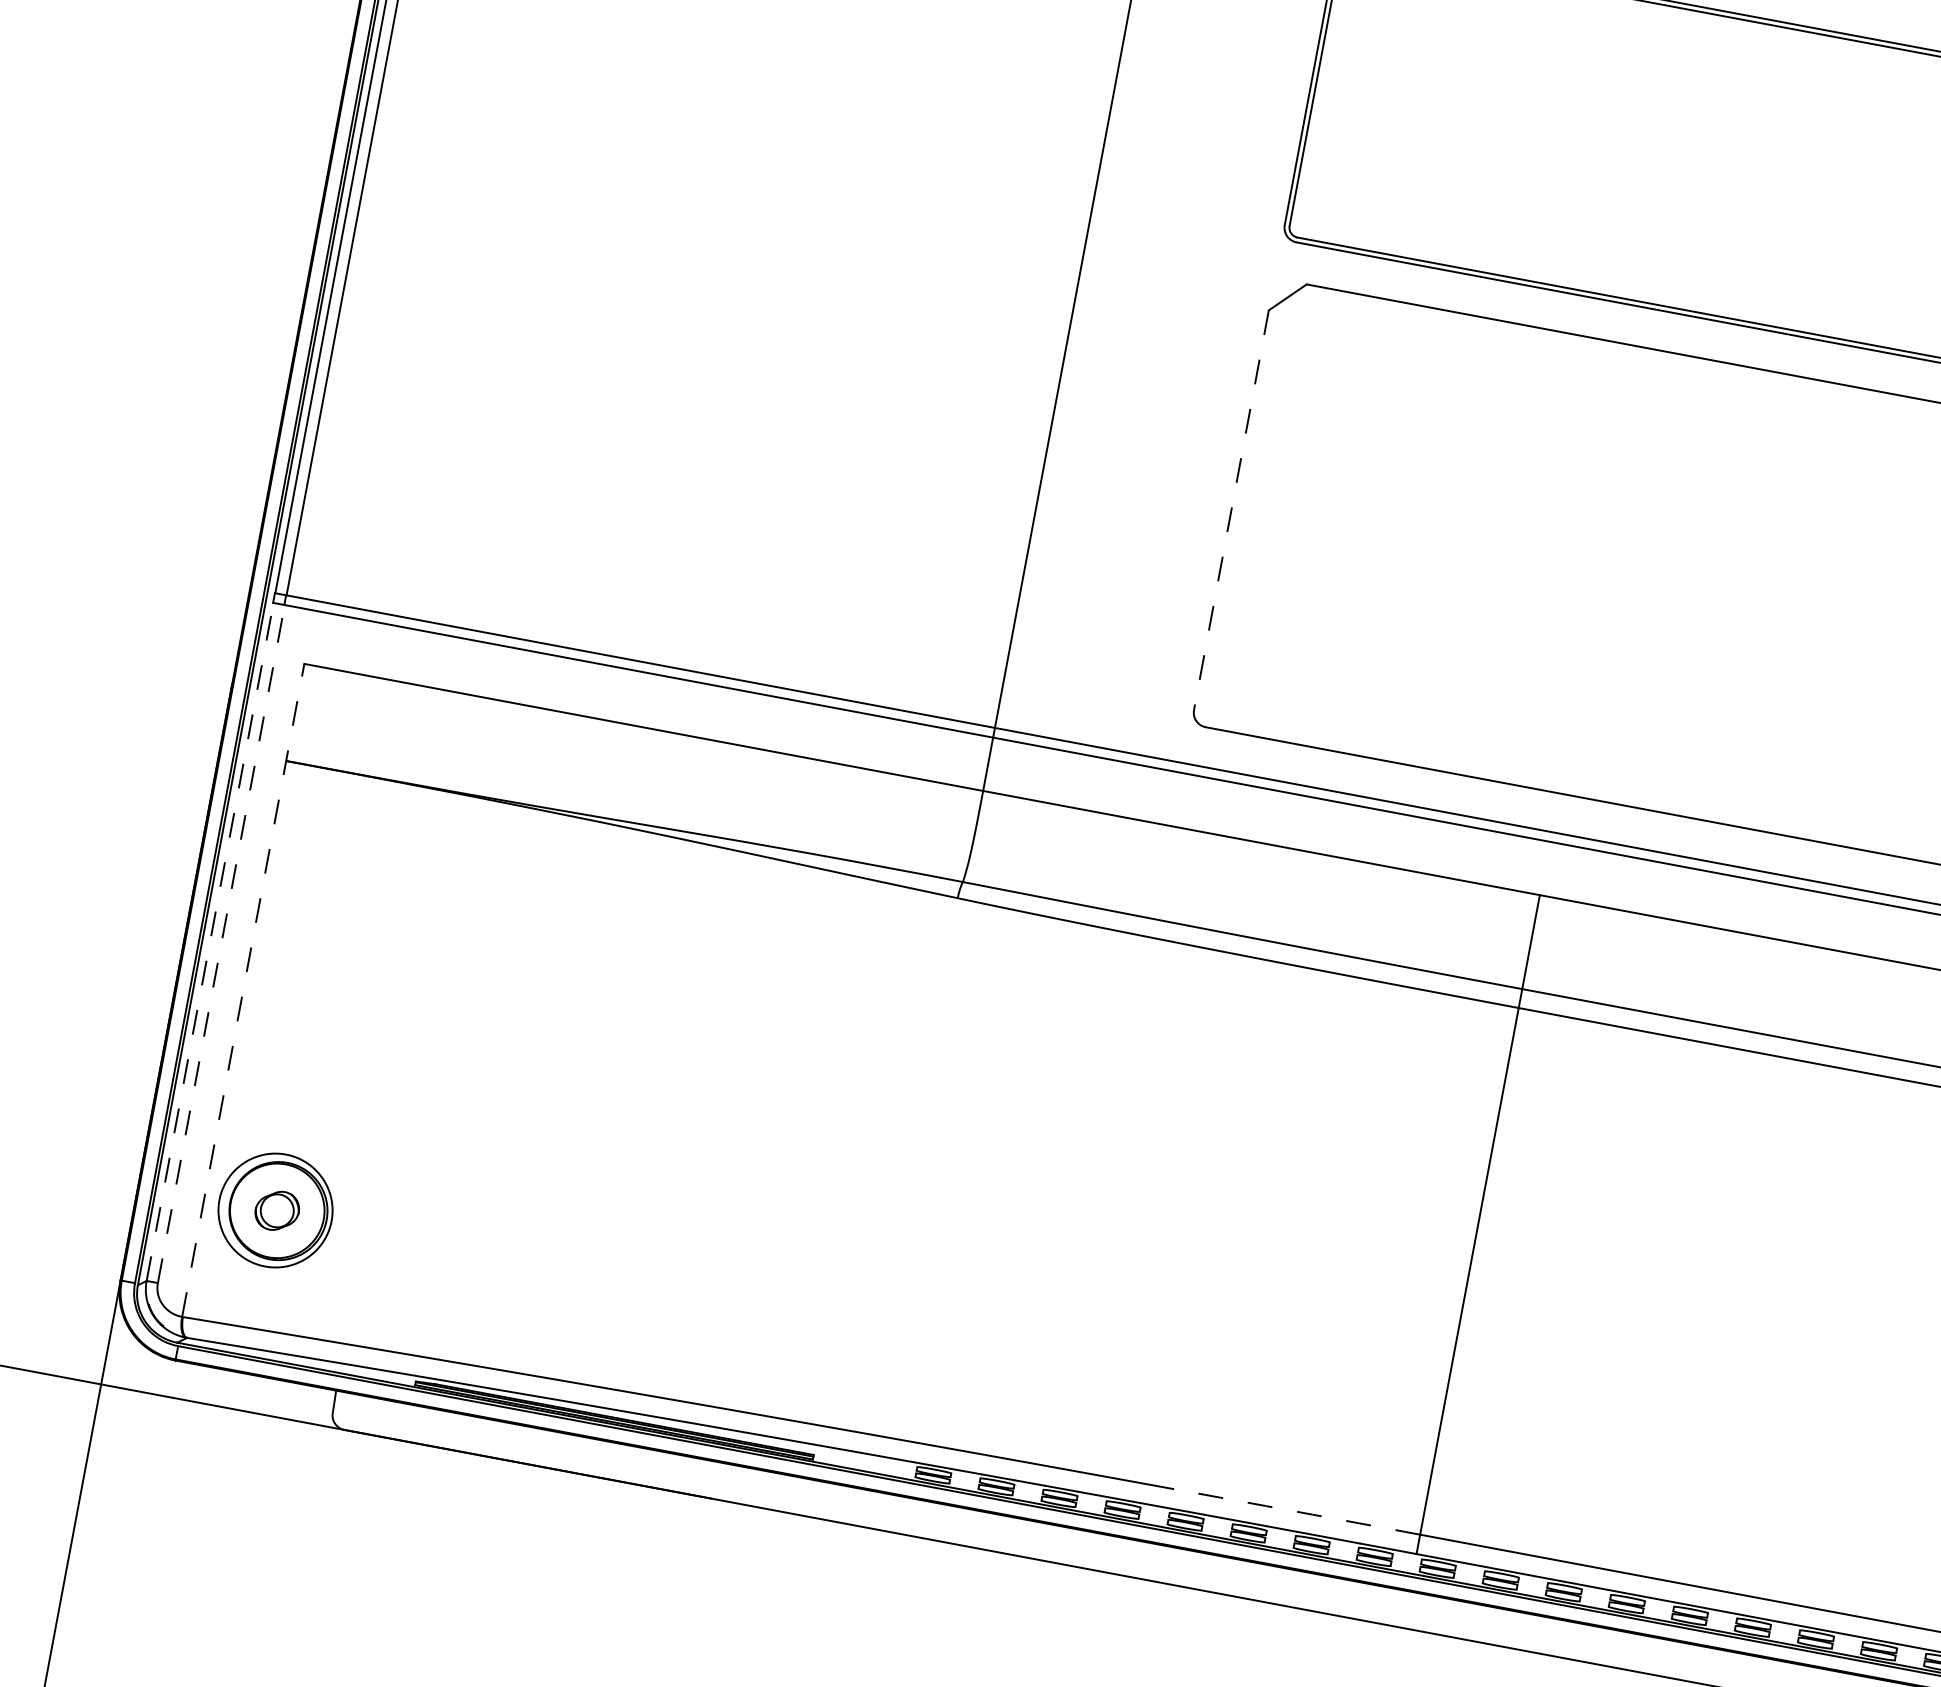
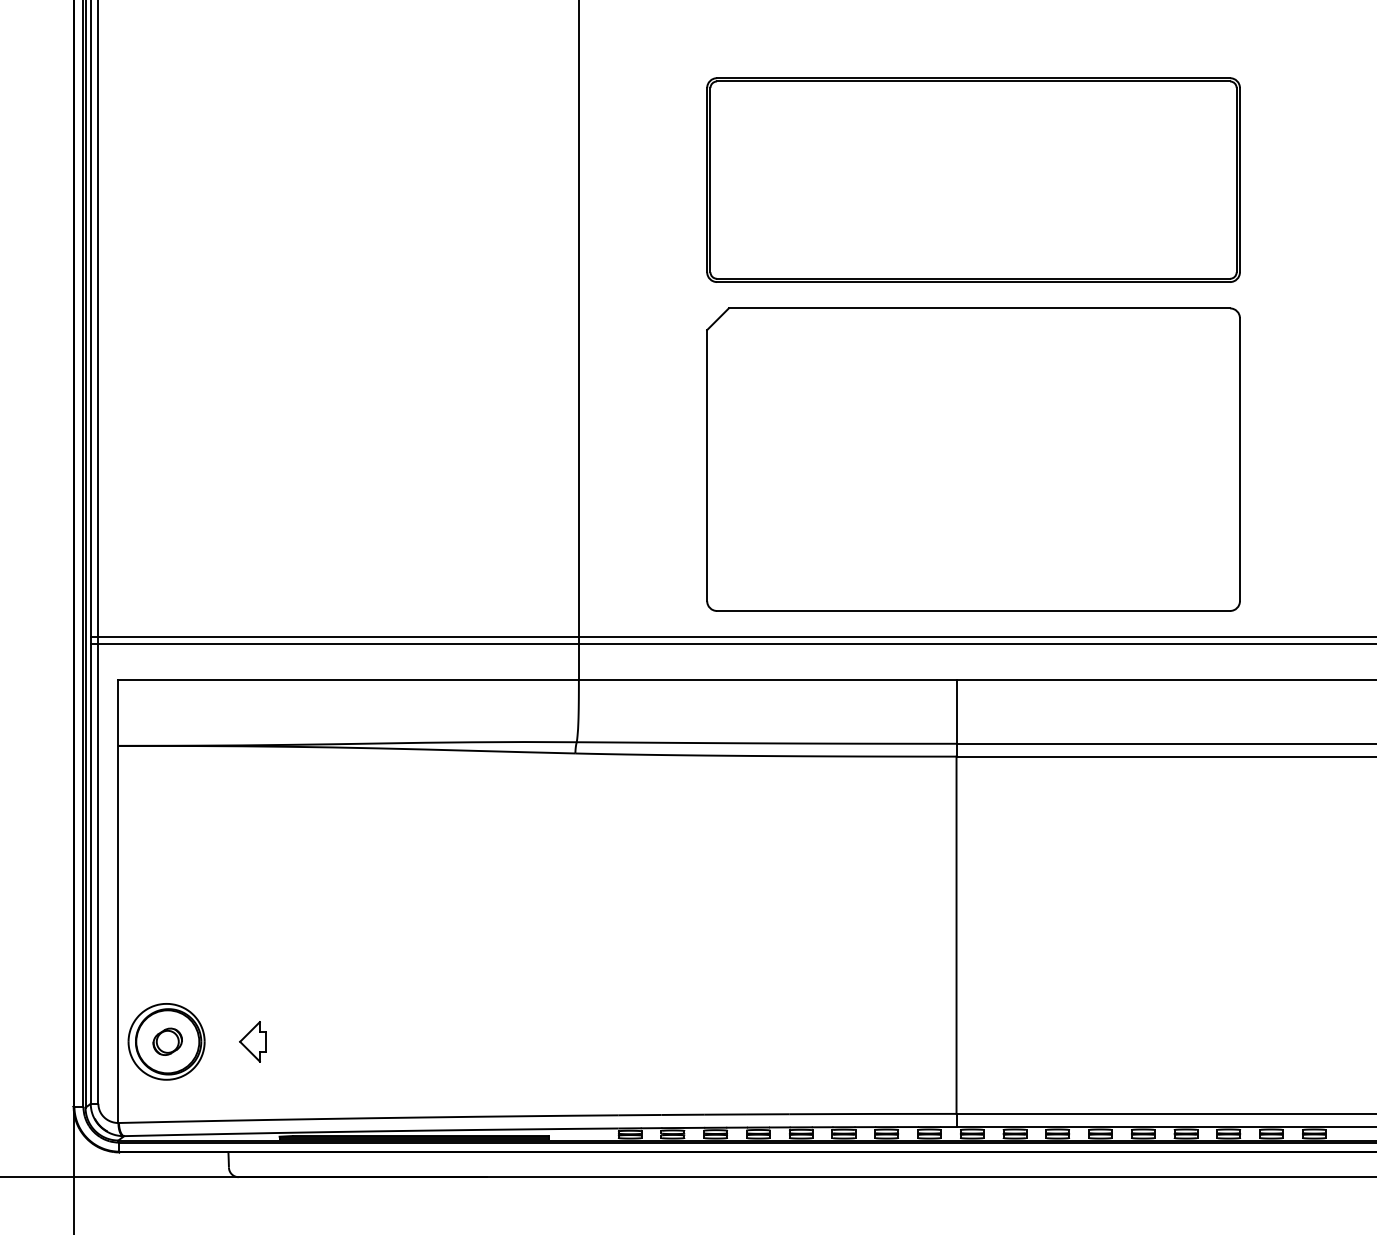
line: (1231, 510) -> (707, 465), dashed -> solid
line: (209, 941) -> (90, 873), dashed -> solid
line: (221, 943) -> (98, 873), dashed -> solid
line: (243, 990) -> (118, 901), dashed -> solid
part: (402, 1233) -> (252, 1041), added
arc: (1297, 1511) -> (873, 1113), dashed -> solid

